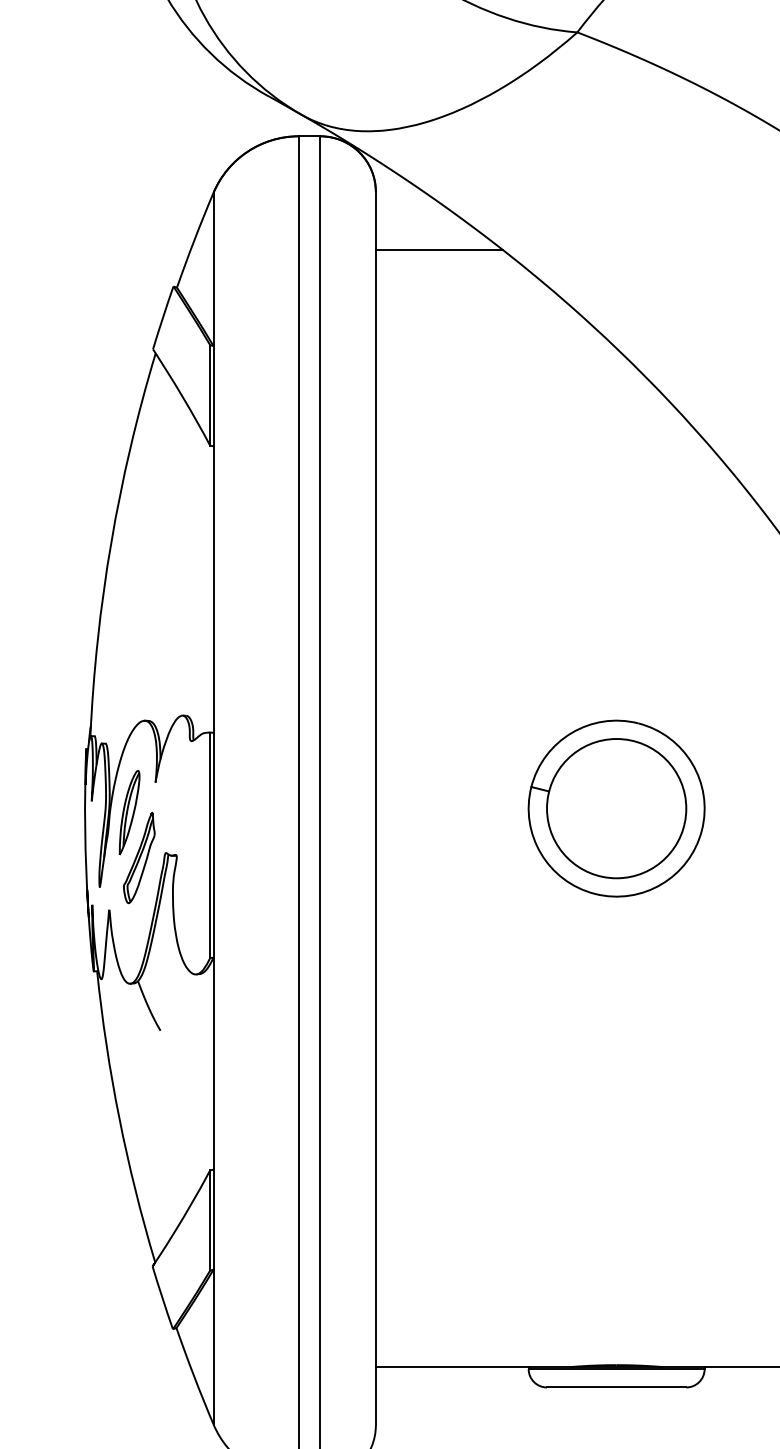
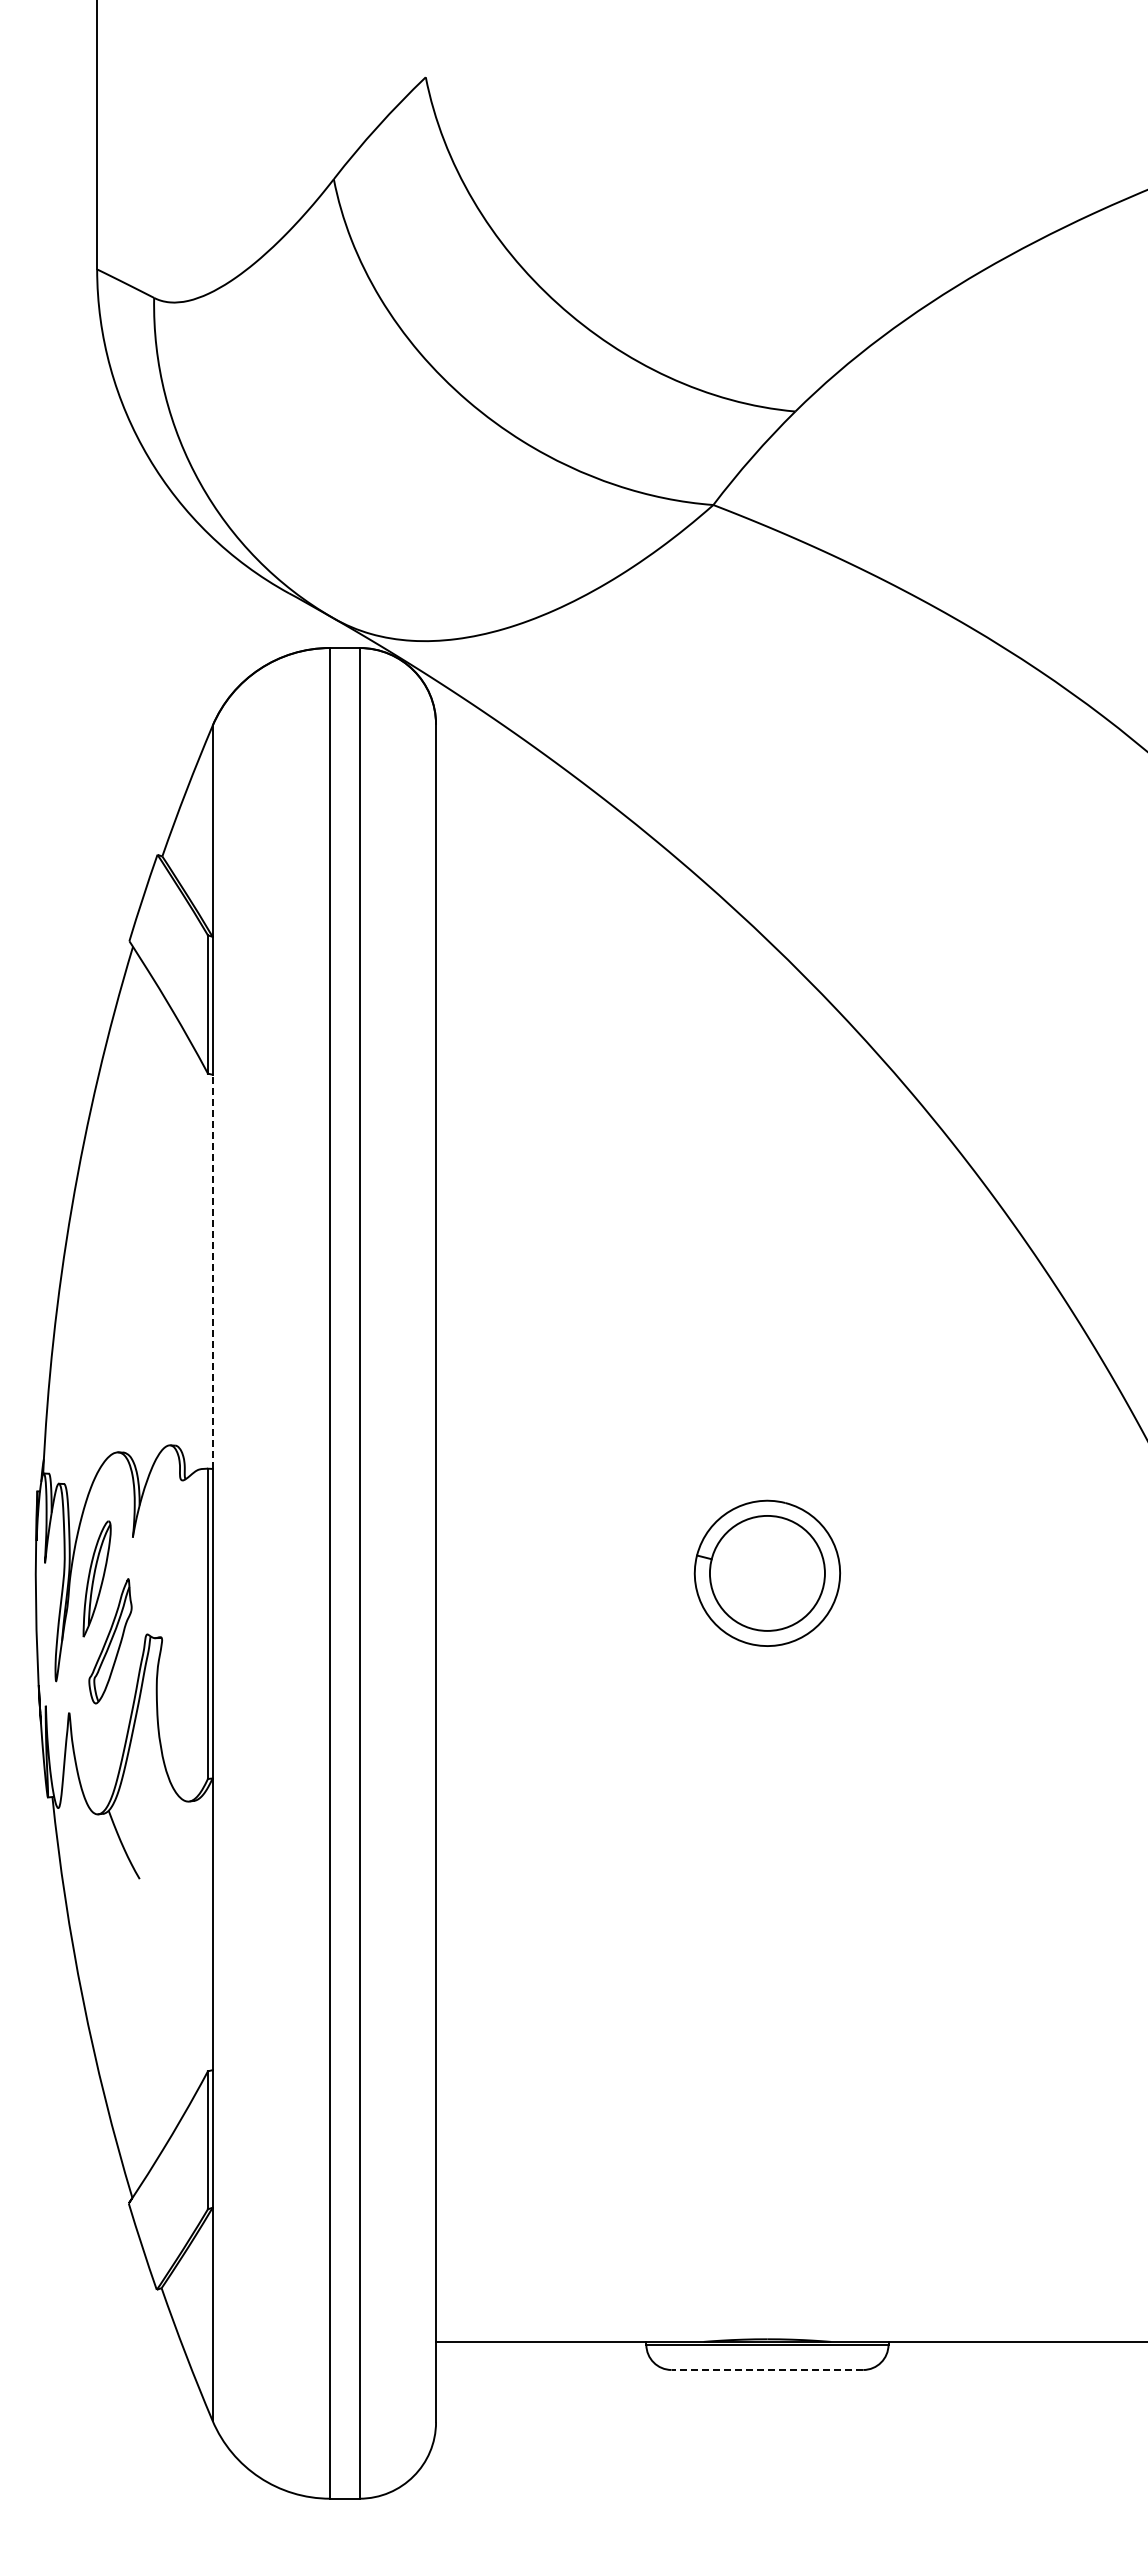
line: (439, 249) -> (523, 804), removed
line: (213, 589) -> (212, 1271), solid -> dashed
part: (616, 808) -> (767, 1573), size x0.6
line: (616, 1387) -> (767, 2369), solid -> dashed

